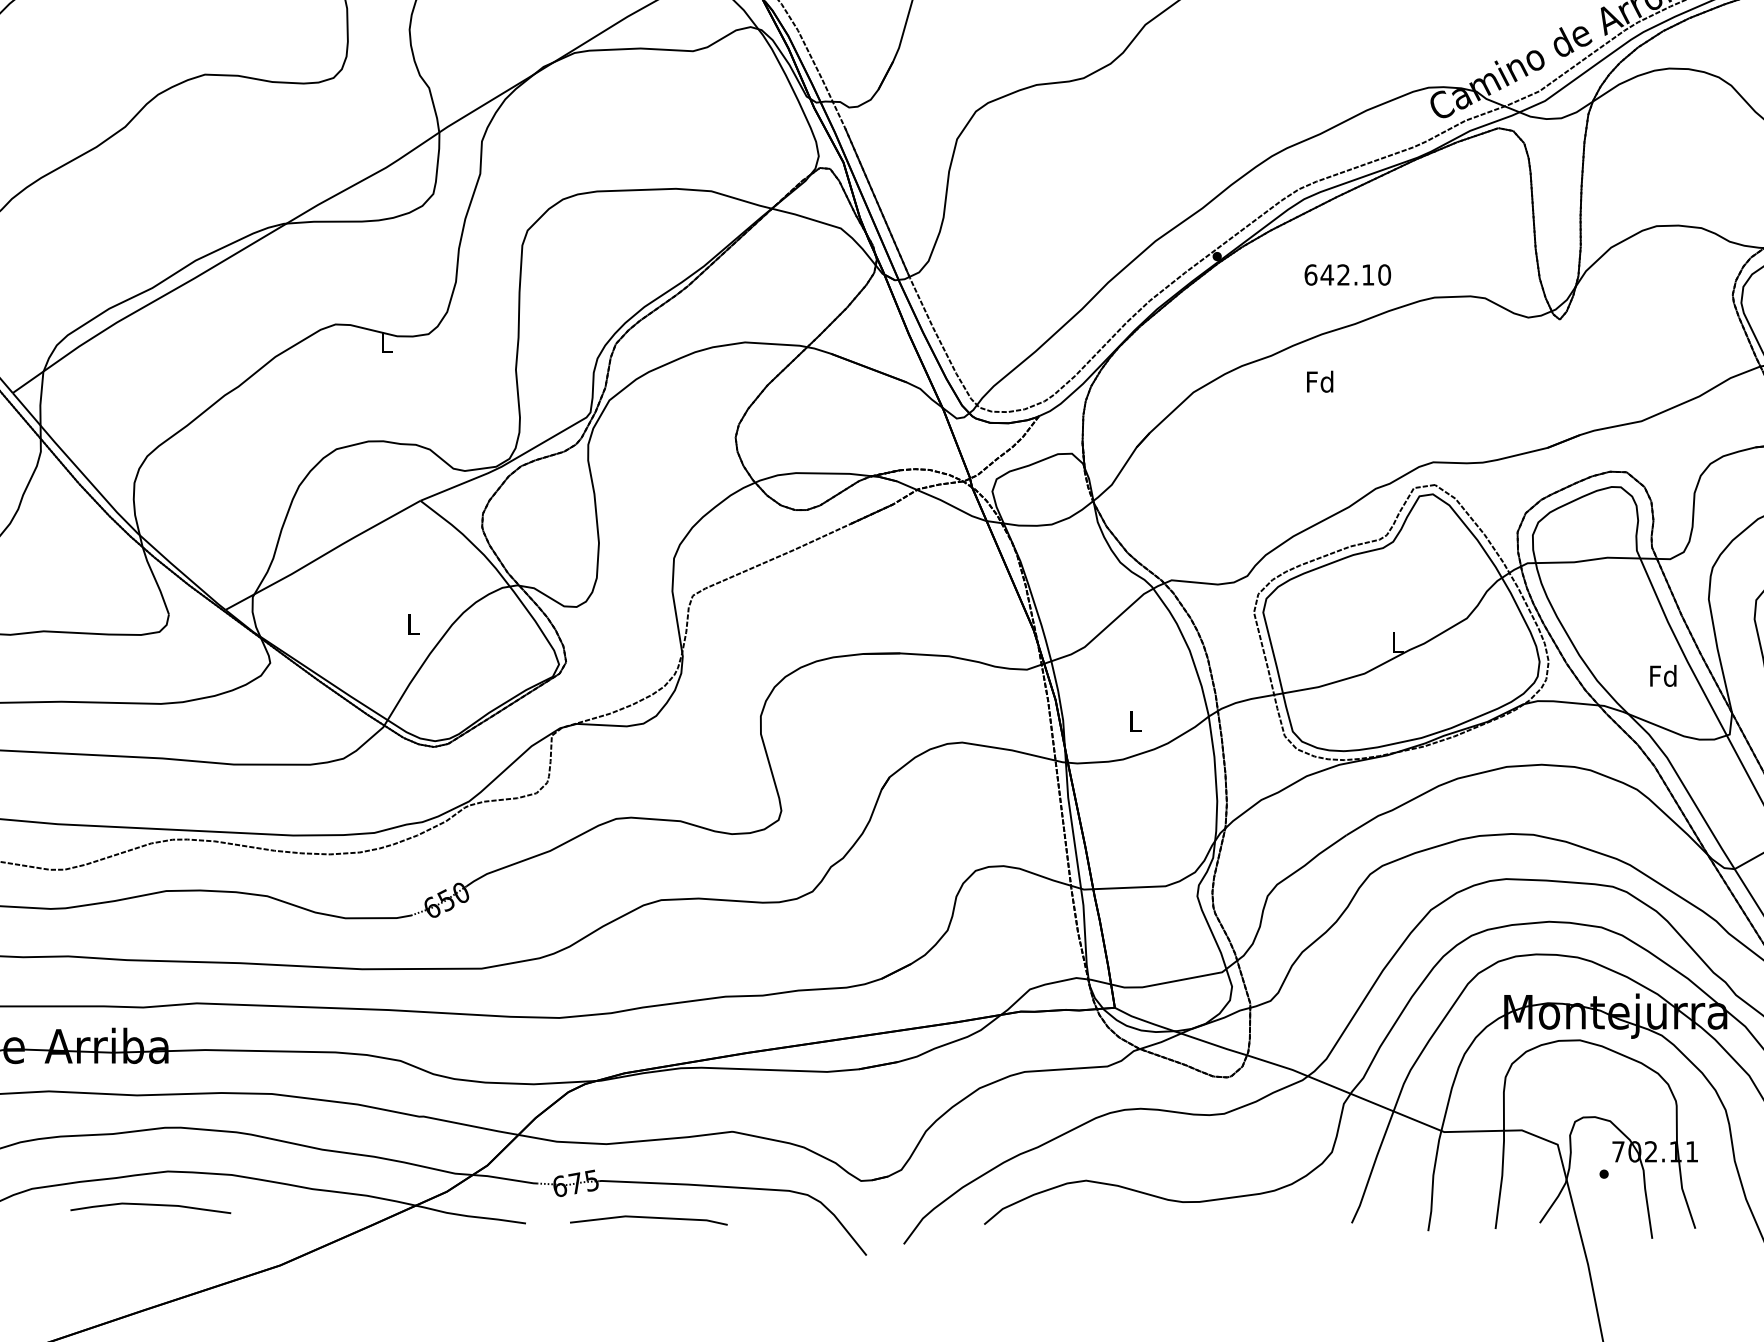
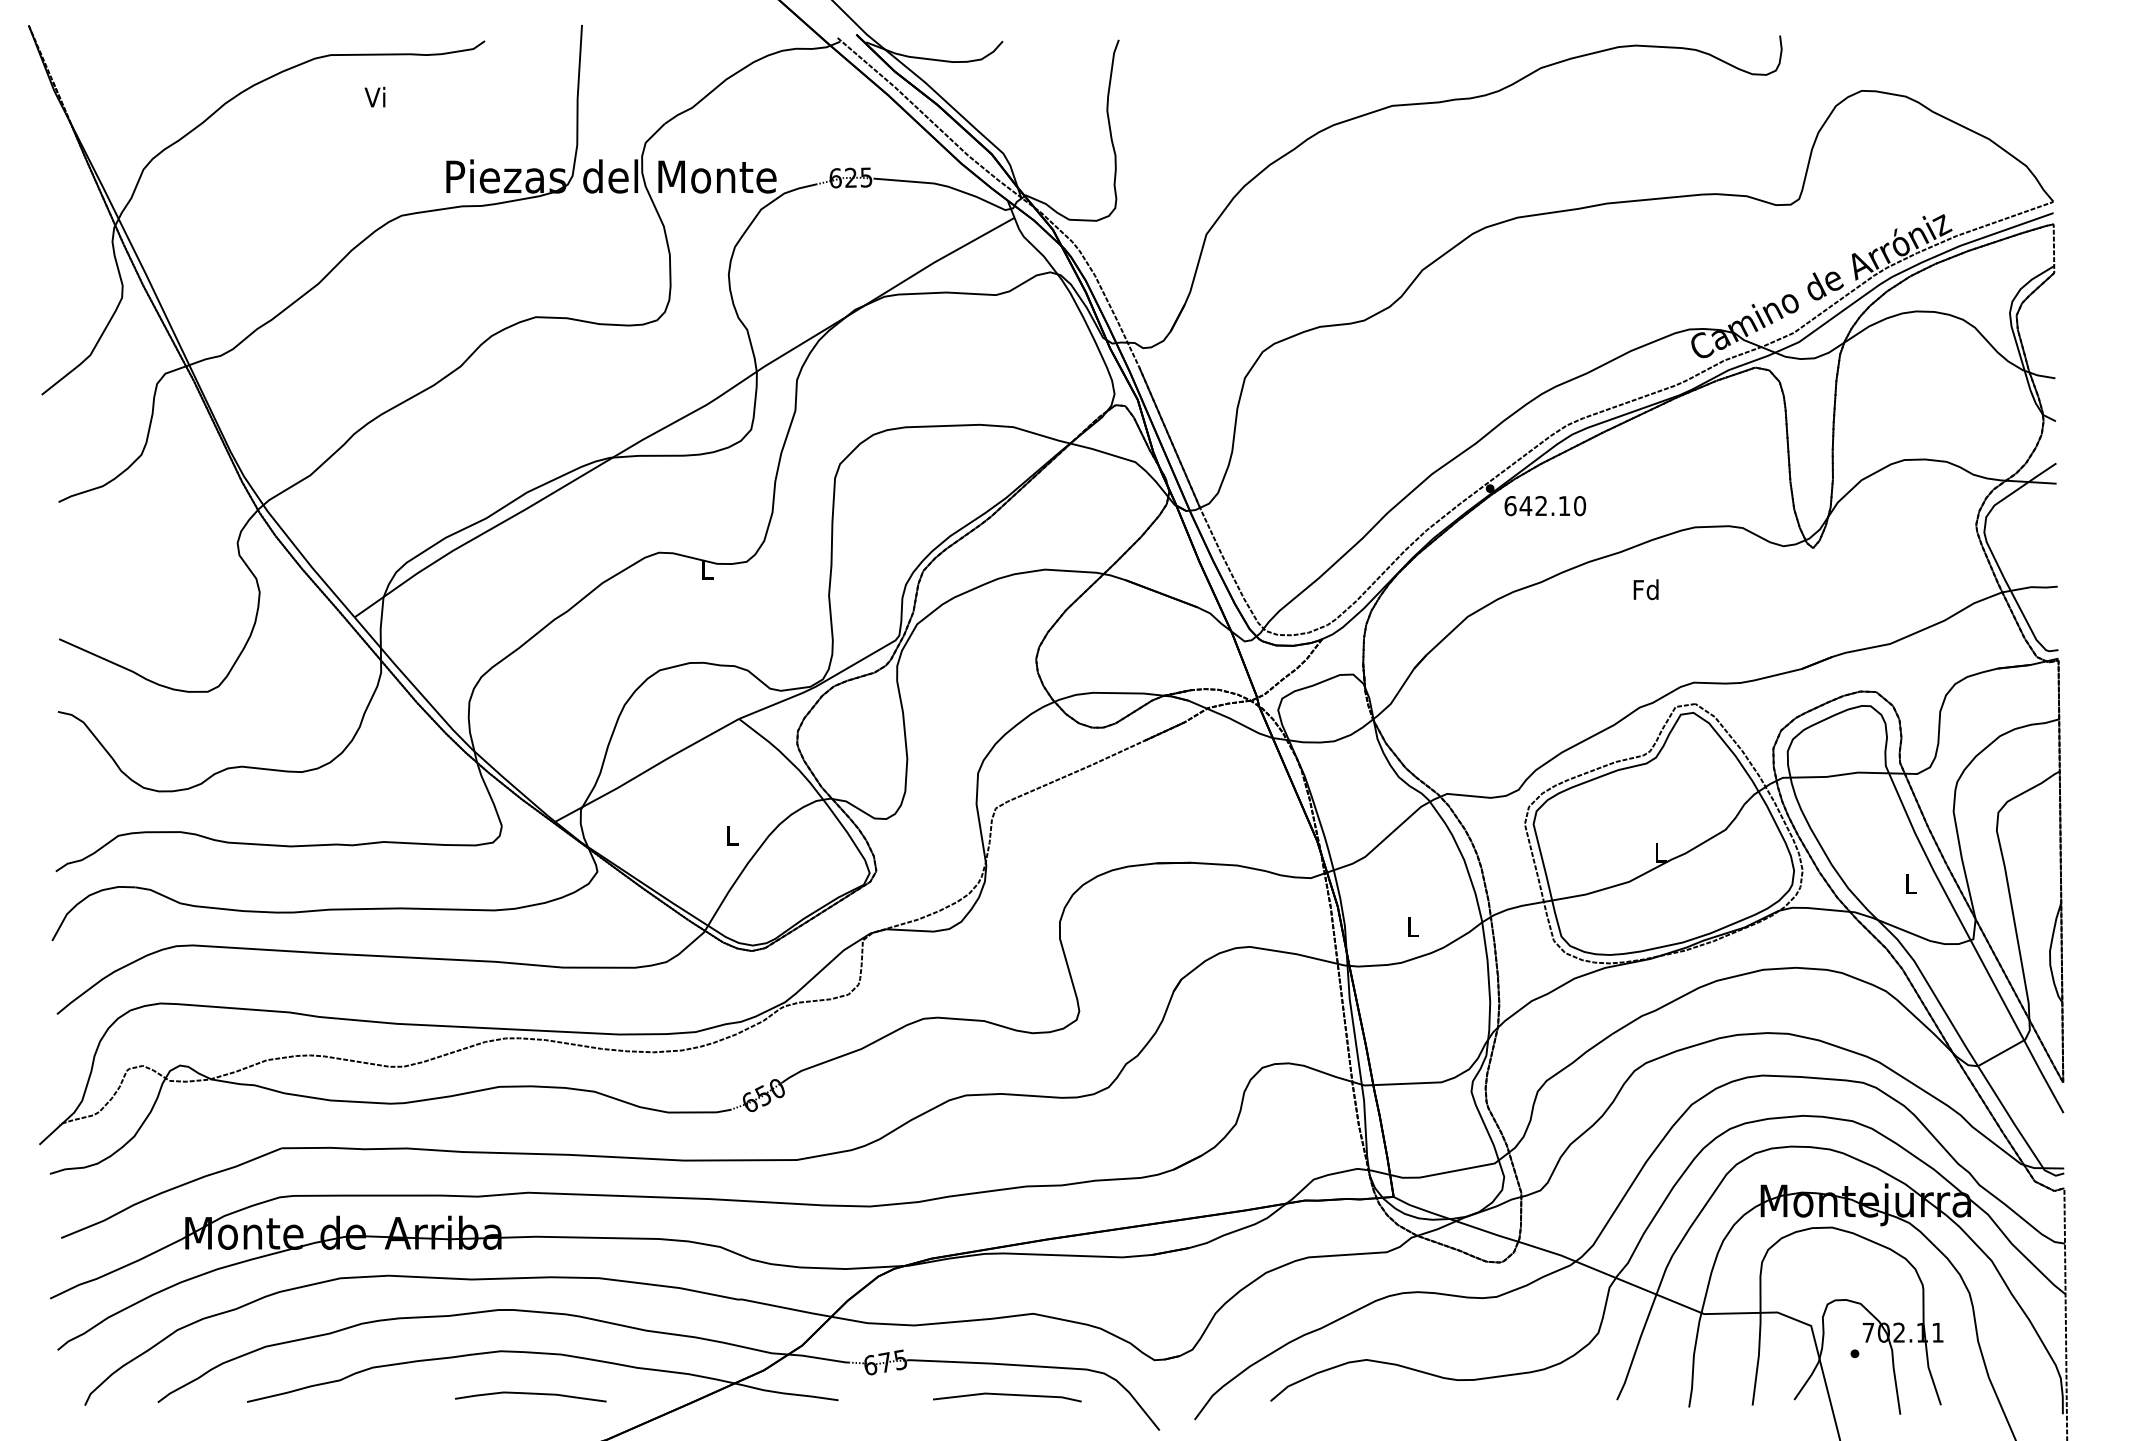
text: (1348, 275) -> (1545, 506), moved
text: (1319, 381) -> (1645, 589), moved
text: (1663, 675) -> (1910, 883), Fd -> L
curve: (150, 1205) -> (530, 1394), moved
line: (649, 1218) -> (1007, 1395), moved

